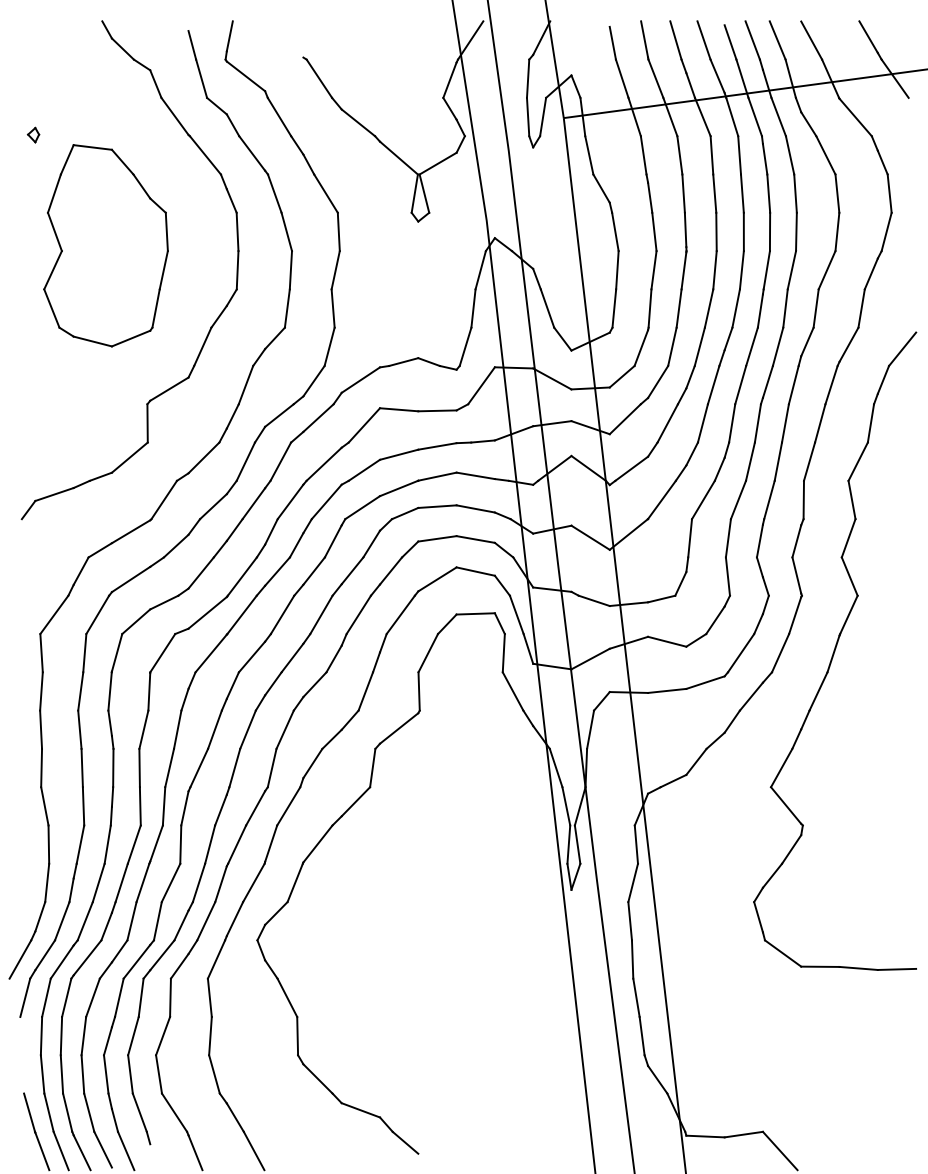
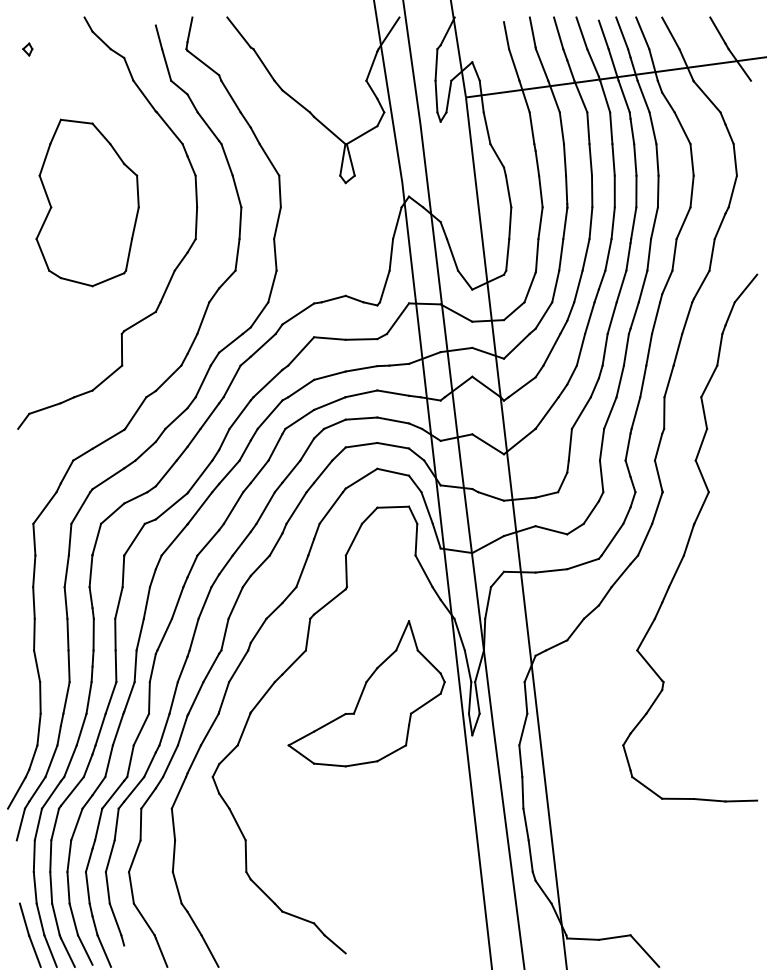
line: (288, 39) -> (238, 32), added
part: (33, 135) -> (27, 49), moved
part: (443, 839) -> (366, 693), added

